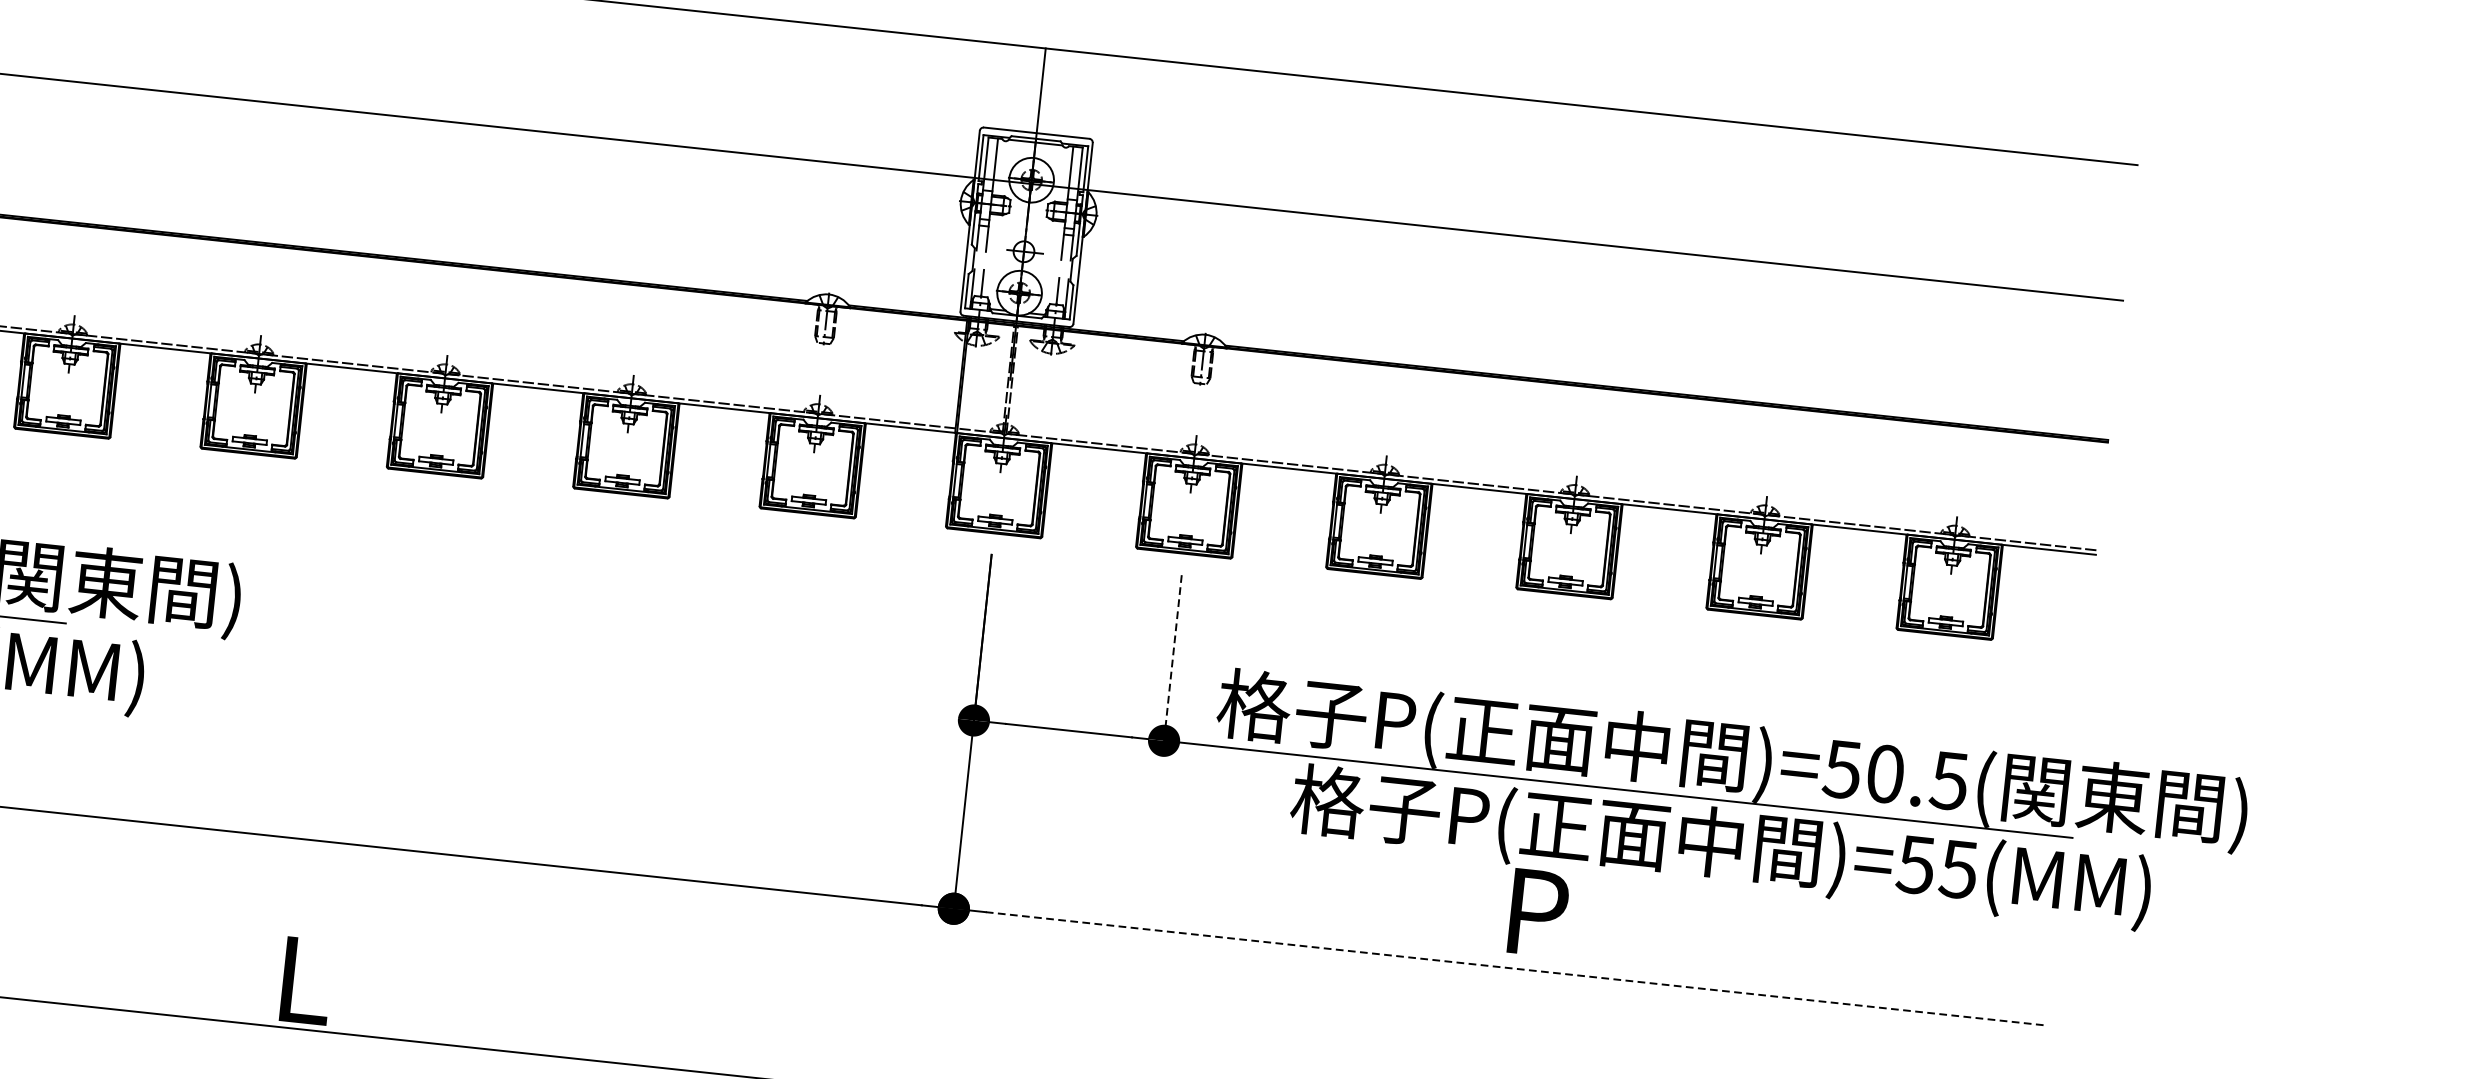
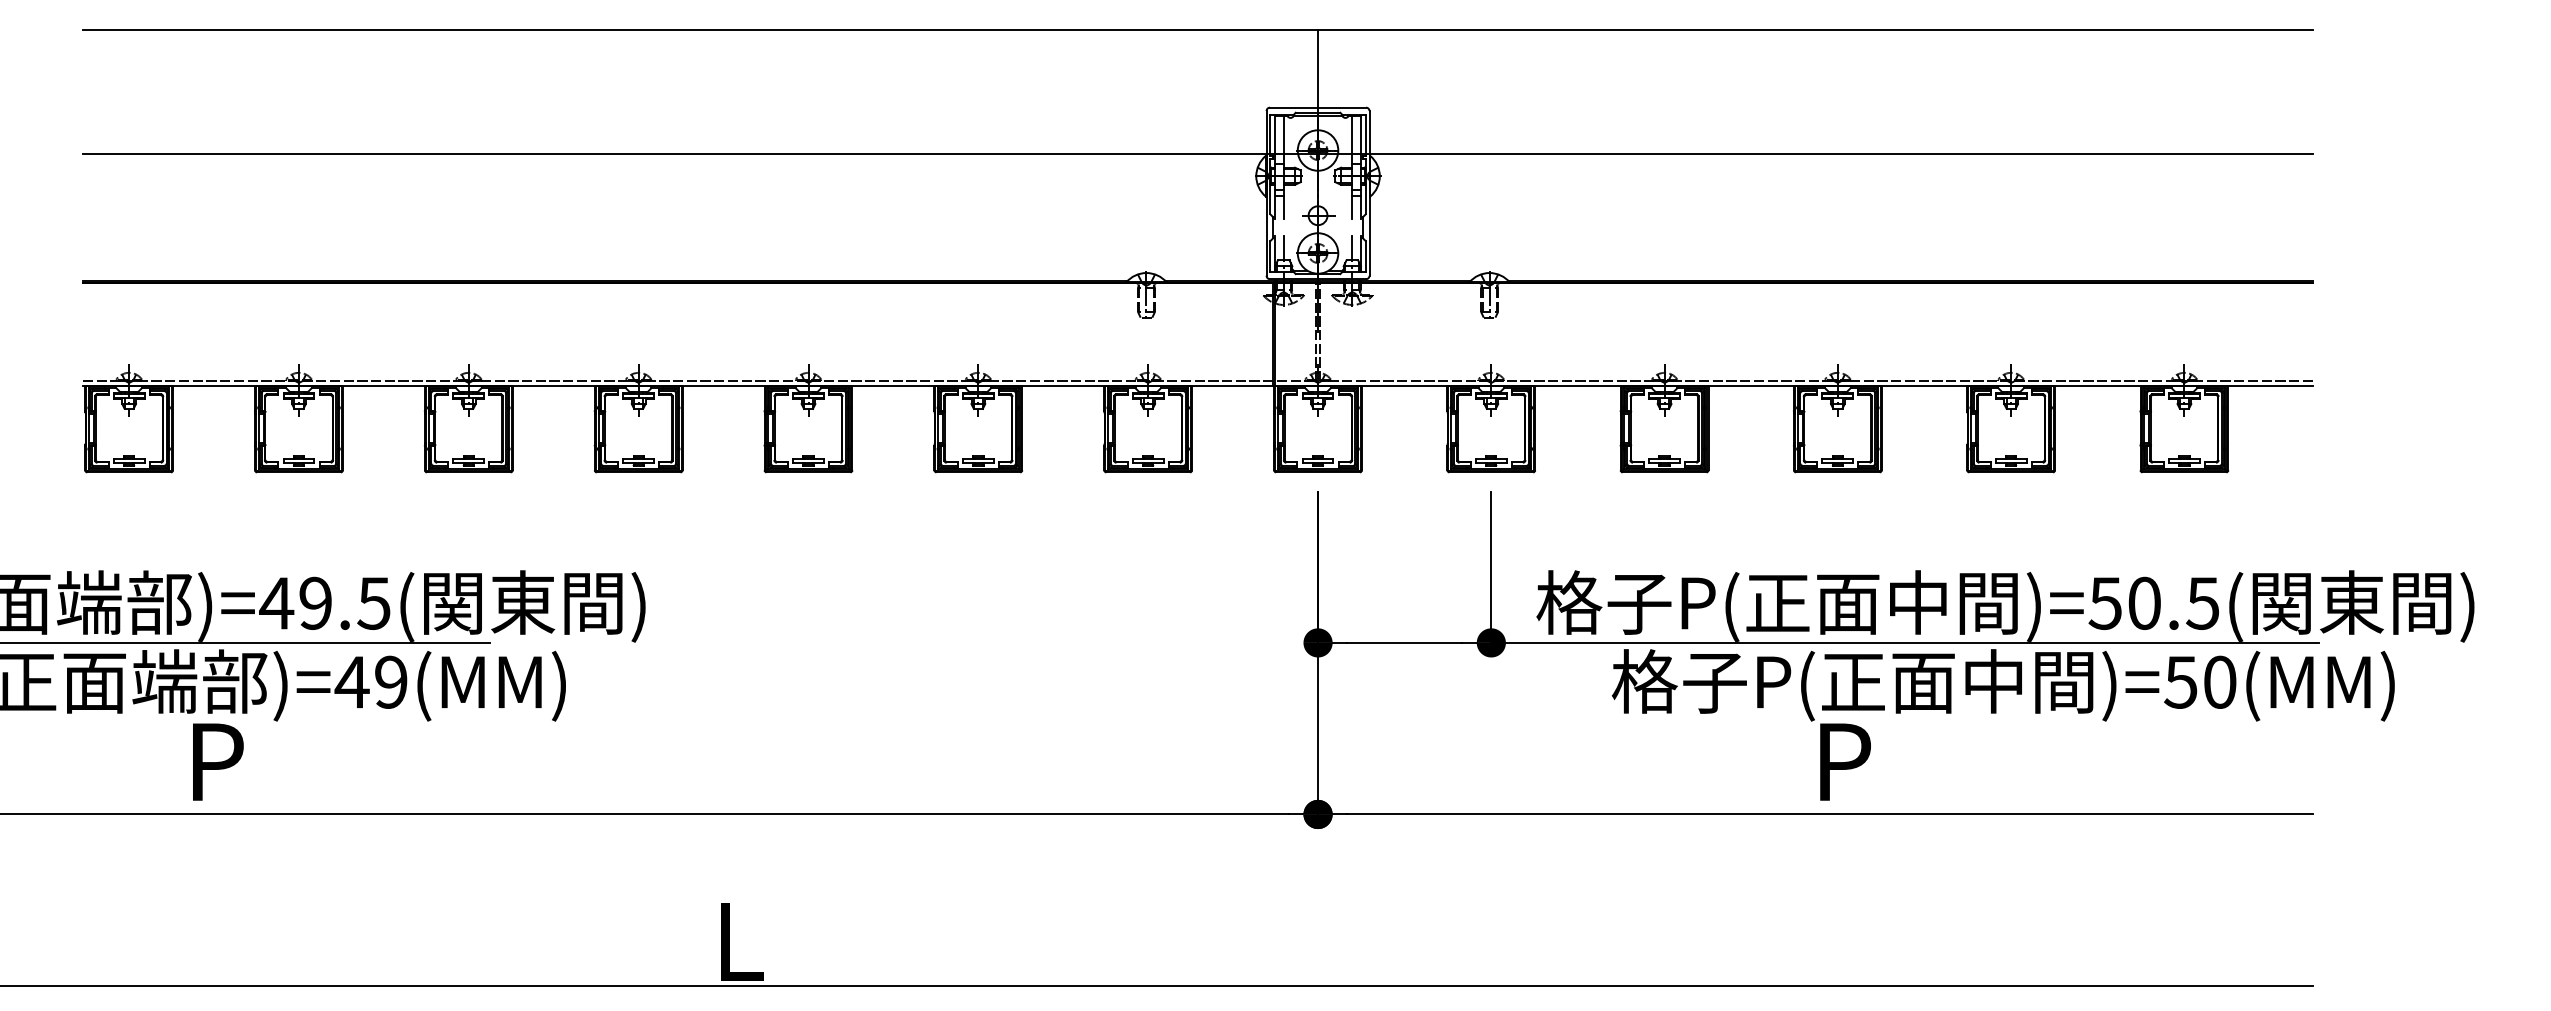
line: (1172, 660) -> (1491, 569), dashed -> solid
text: (1958, 868) -> (2219, 681), )=55(MM) -> )=50(MM)
line: (1516, 968) -> (1830, 814), dashed -> solid

